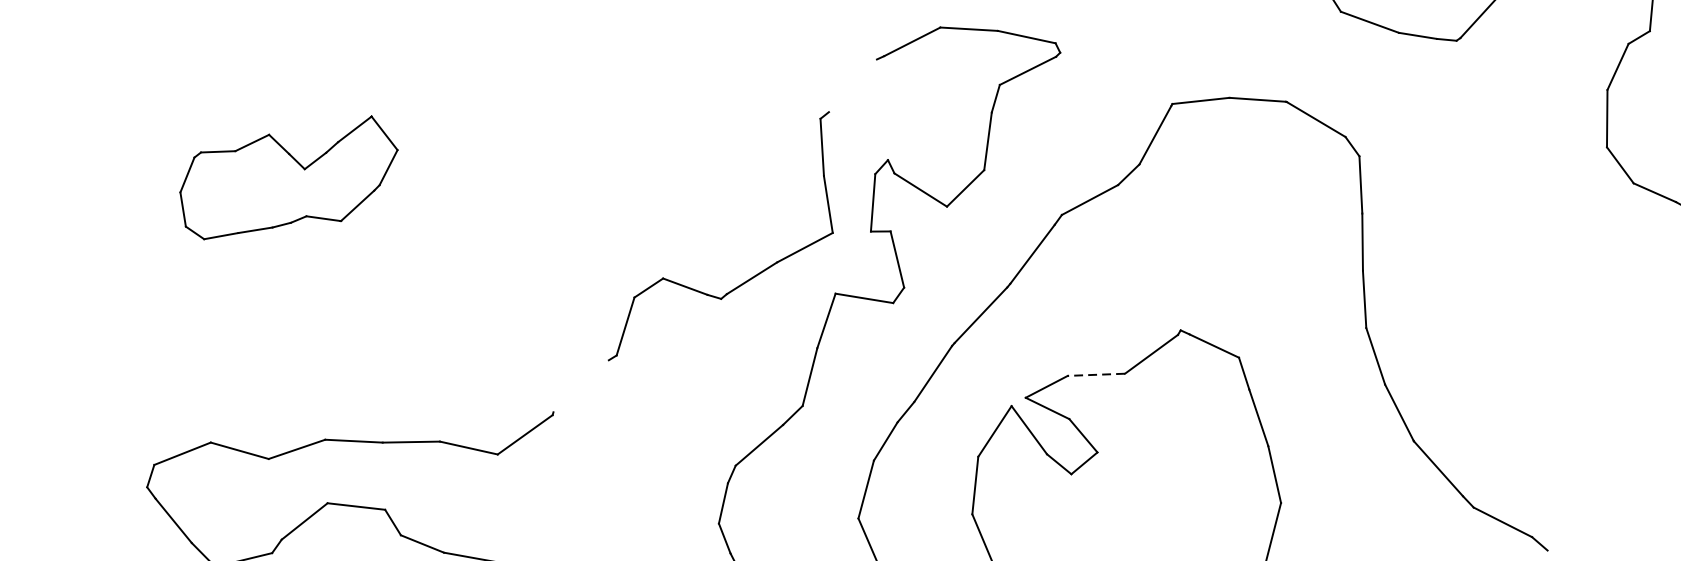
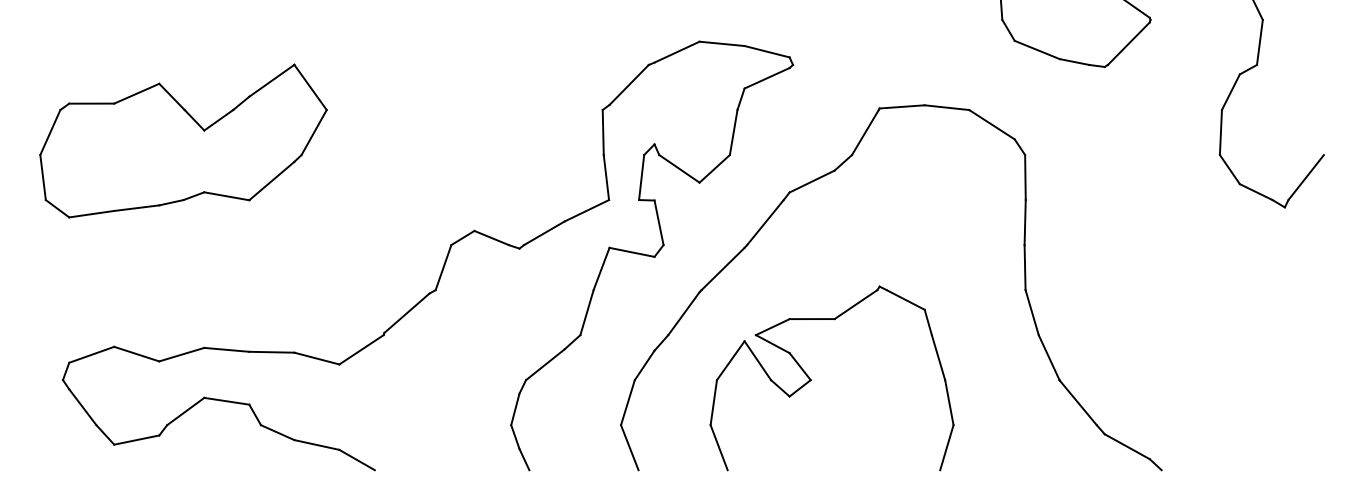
line: (852, 85) -> (628, 84), added
part: (289, 177) -> (183, 140), size x1.67
line: (1096, 375) -> (812, 319), dashed -> solid
line: (580, 385) -> (406, 312), added

